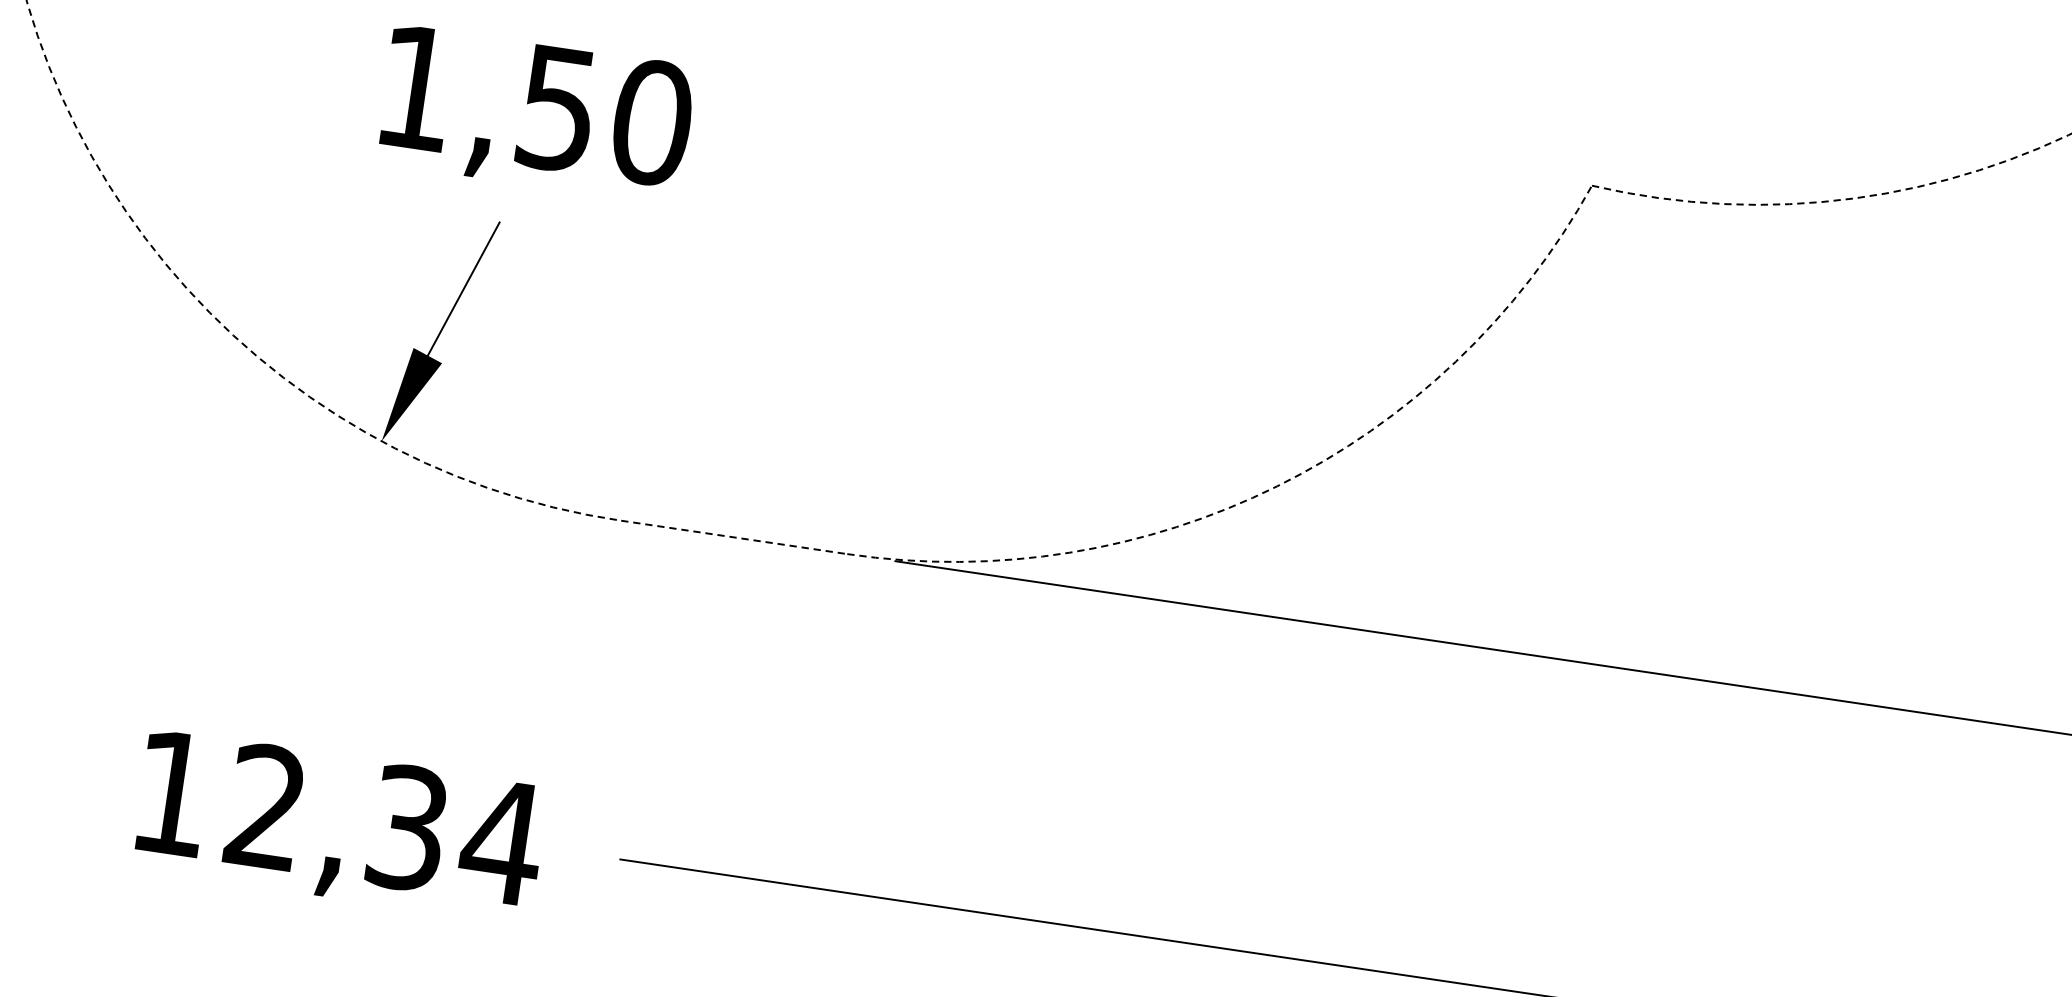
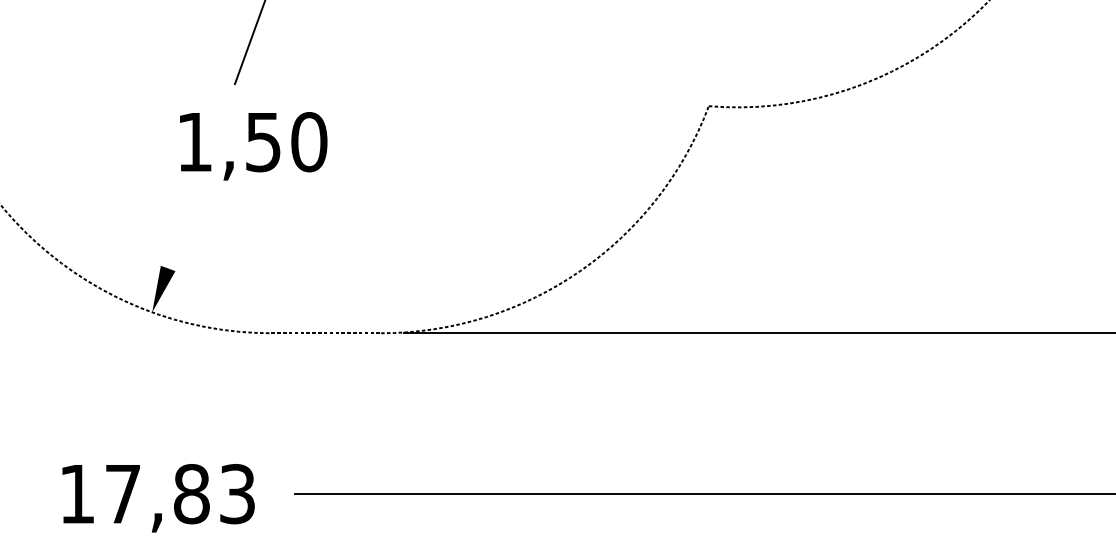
text: (535, 114) -> (253, 146), moved
line: (463, 289) -> (180, 234), removed
text: (384, 825) -> (180, 494), 12,34 -> 17,83

